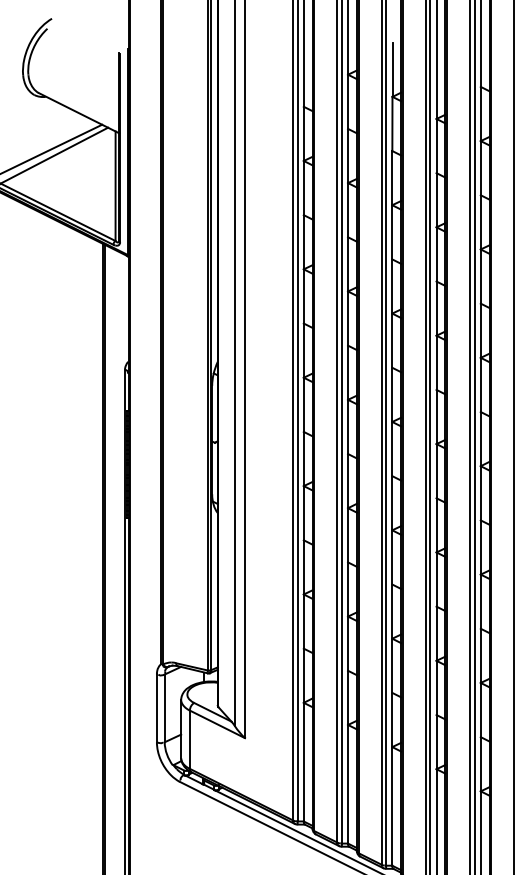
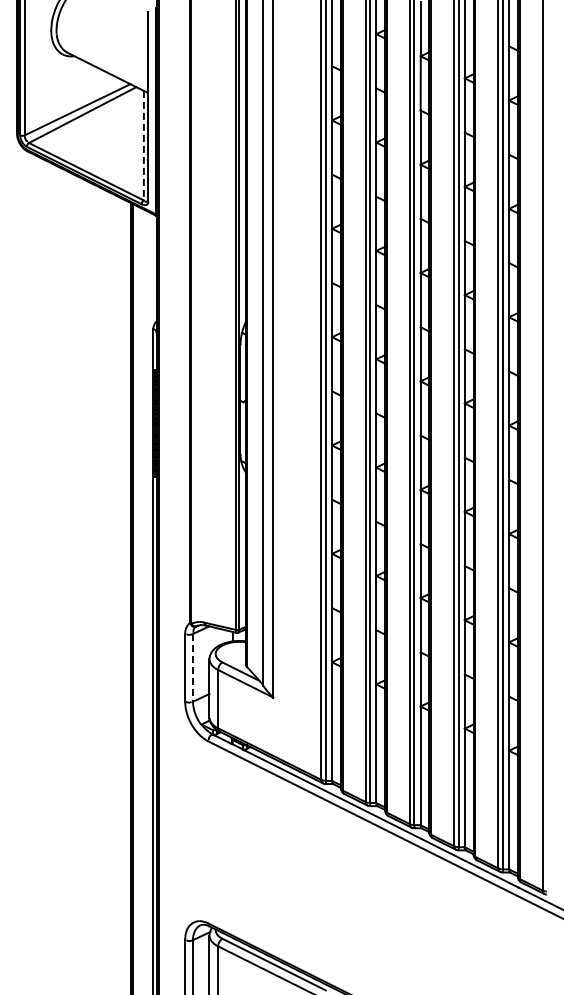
line: (115, 186) -> (143, 145), solid -> dashed
line: (165, 708) -> (193, 667), solid -> dashed

